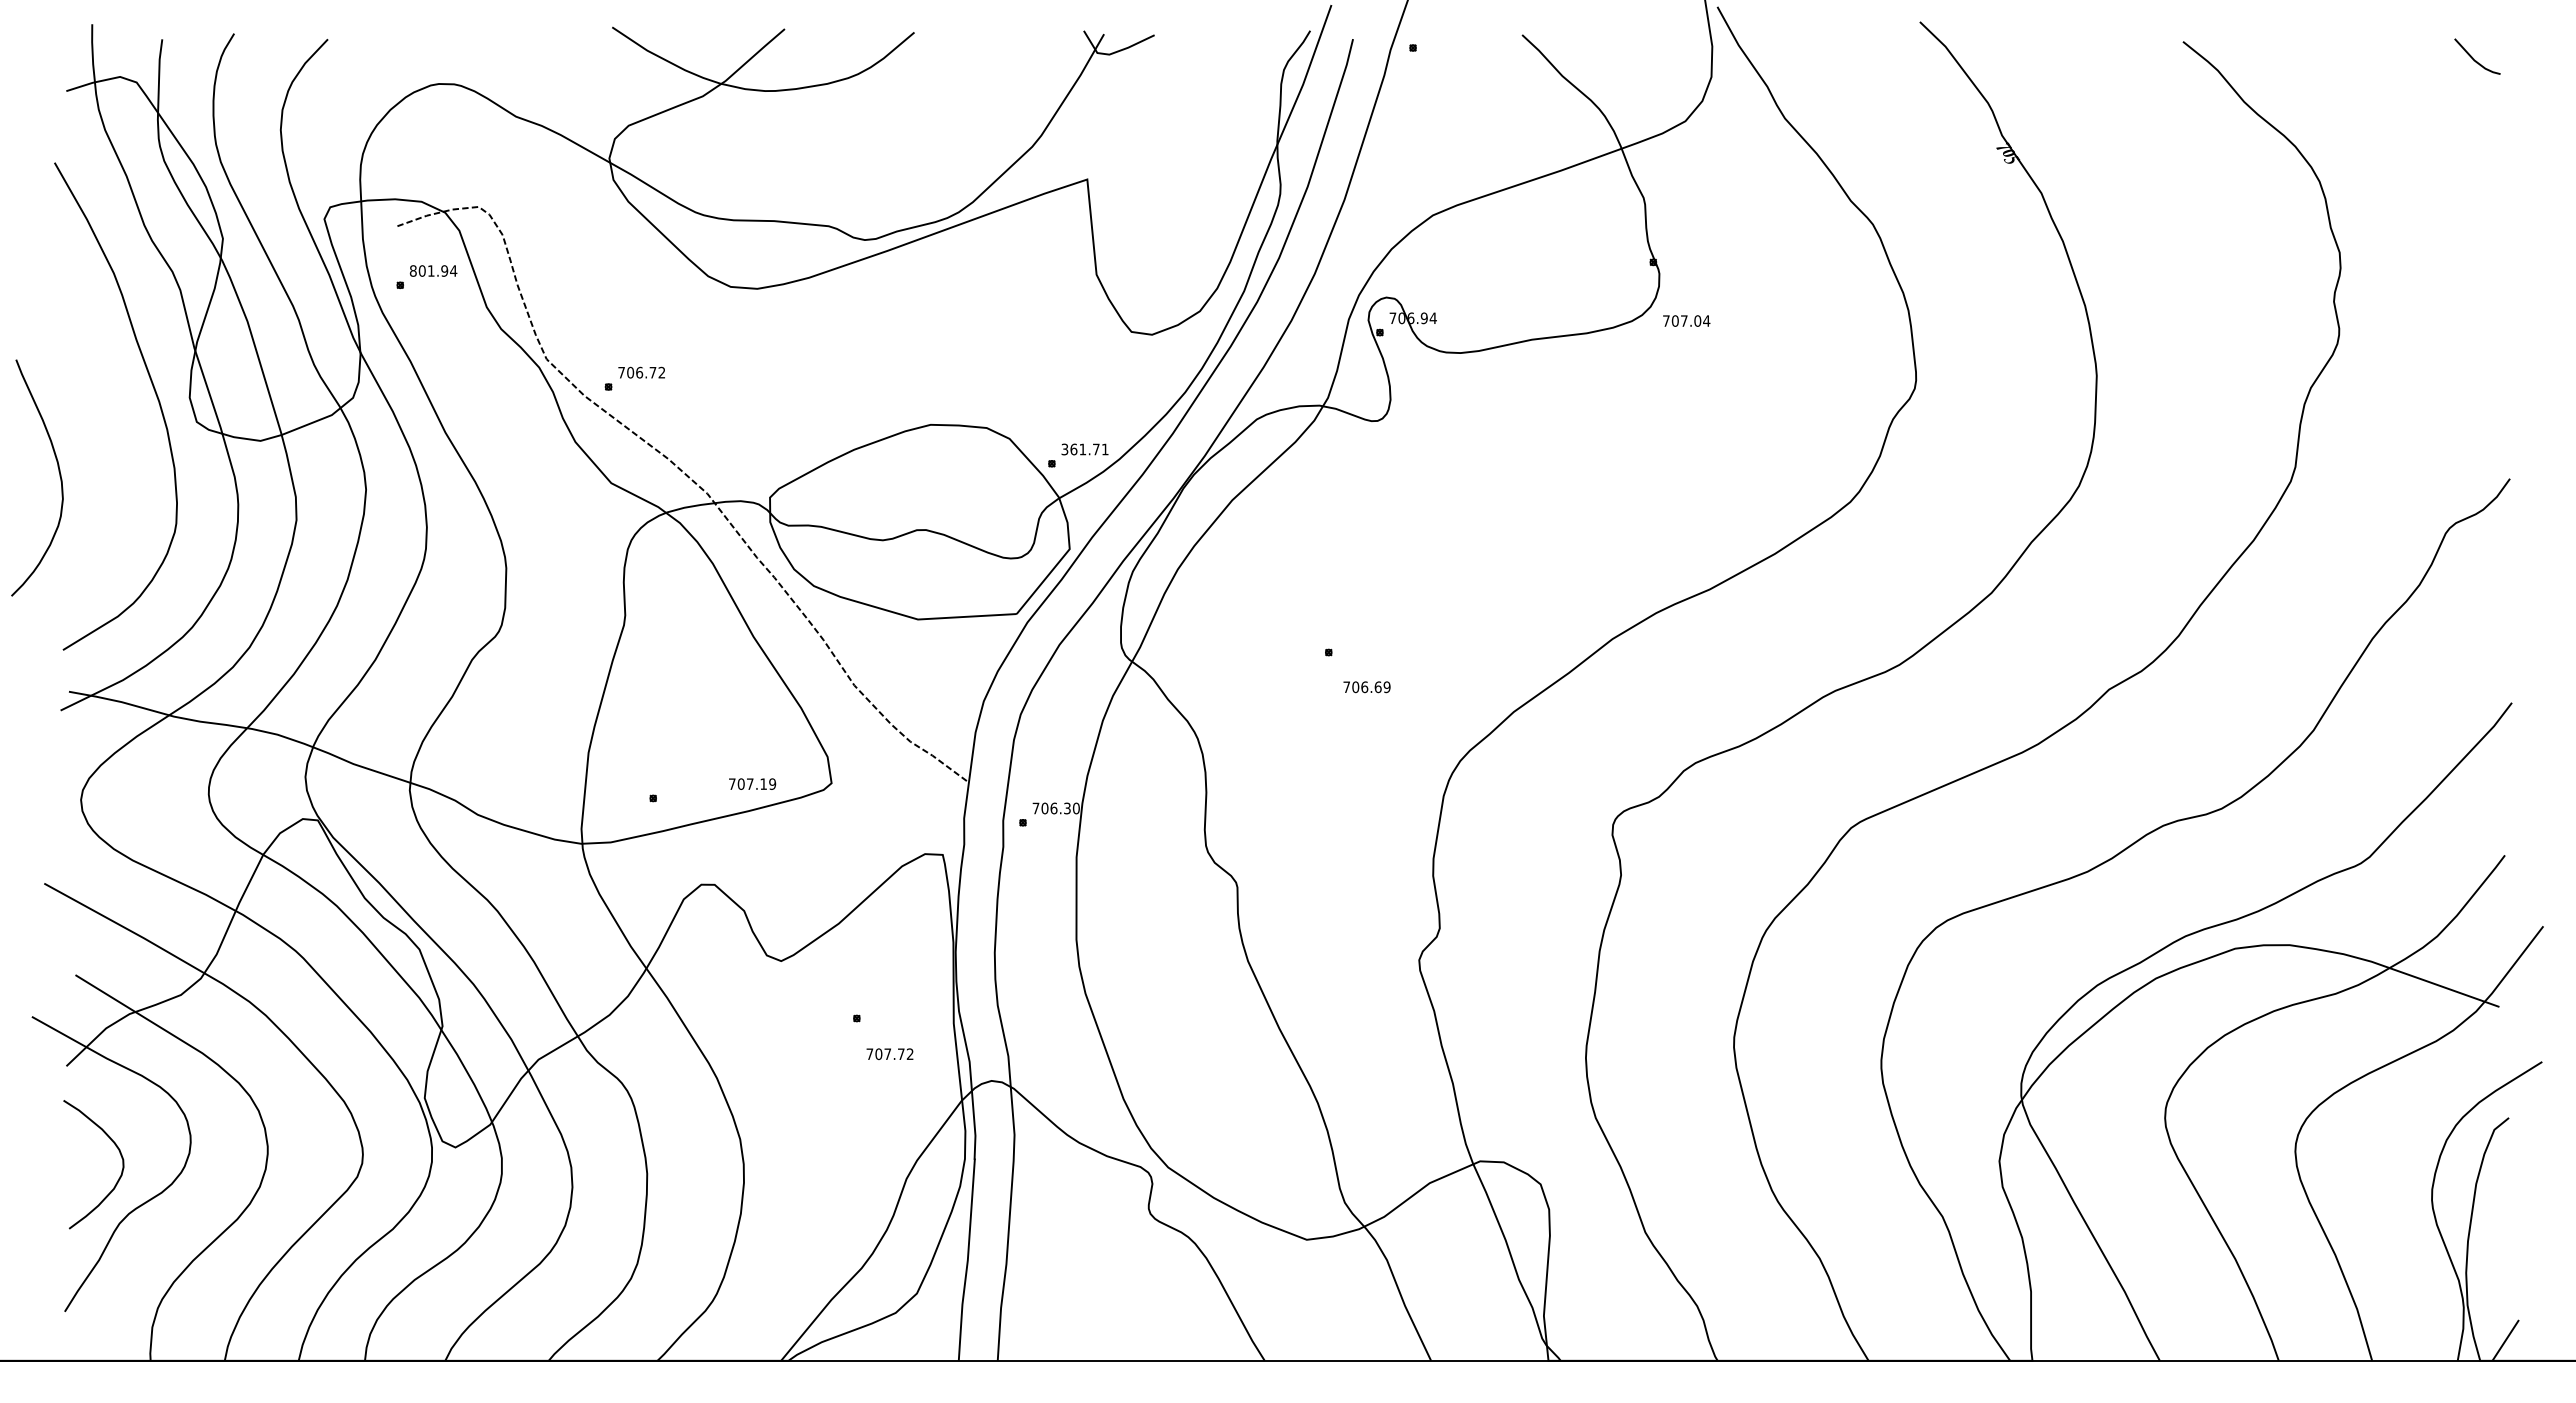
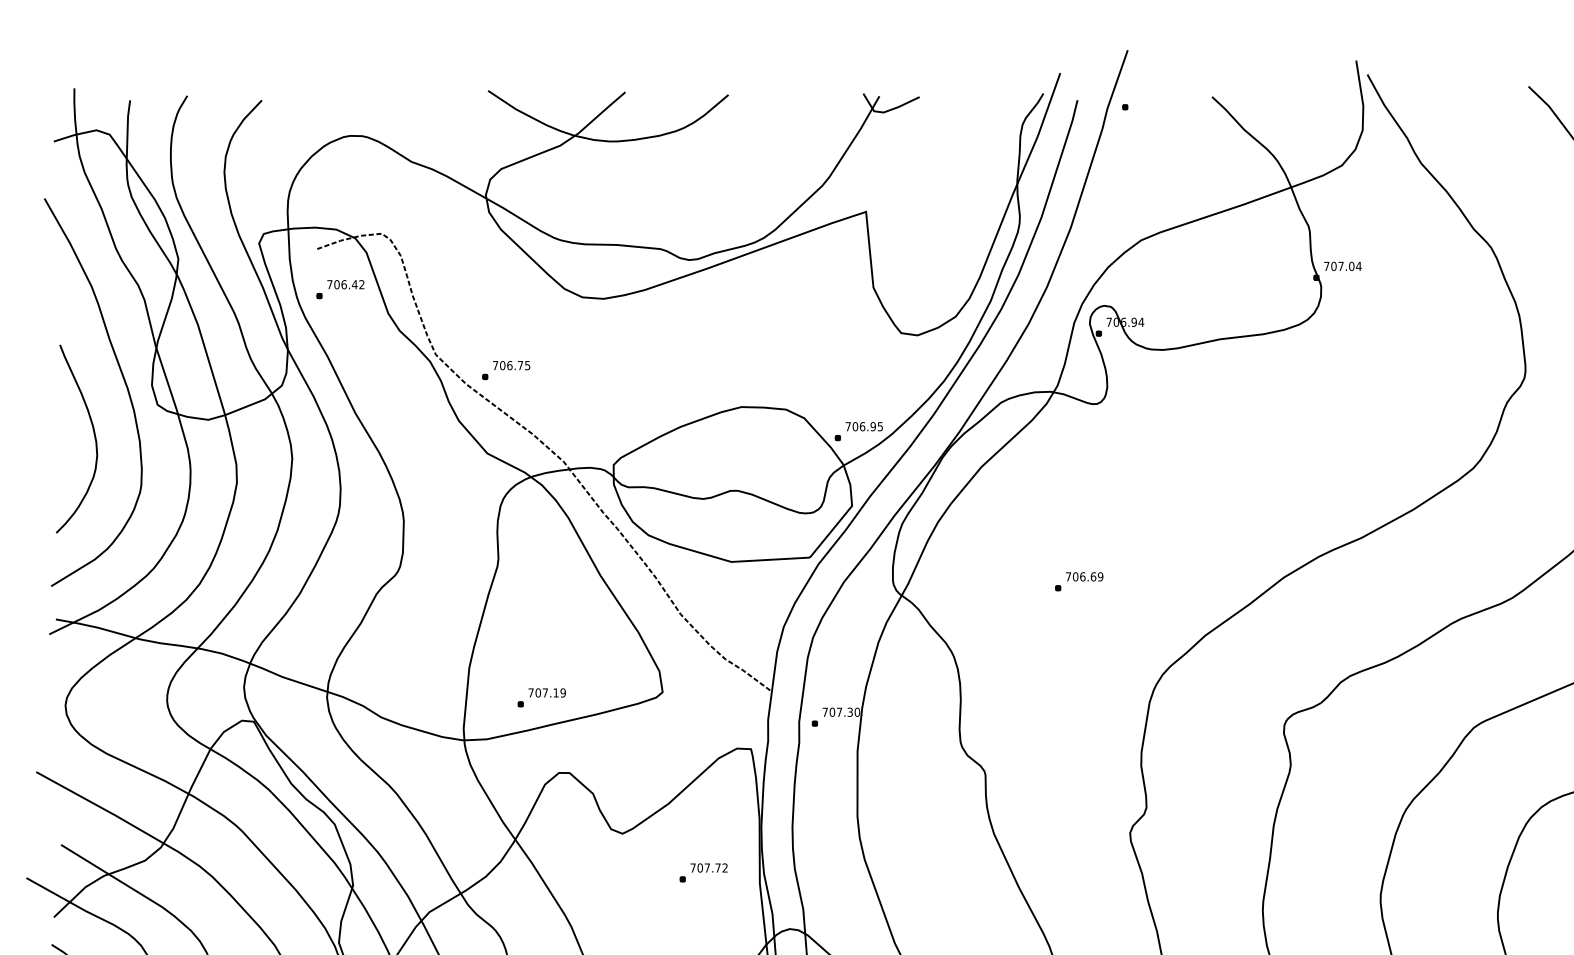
text: (433, 270) -> (345, 284), 801.94 -> 706.42
text: (1686, 320) -> (1342, 265), moved
text: (661, 372) -> (527, 365), 706.72 -> 706.75
text: (1084, 449) -> (863, 426), 361.71 -> 706.95
curve: (58, 471) -> (93, 433), moved
text: (1366, 687) -> (1084, 577), moved
text: (752, 783) -> (547, 692), moved
text: (1053, 808) -> (839, 712), 706.30 -> 707.30
text: (889, 1053) -> (708, 867), moved

